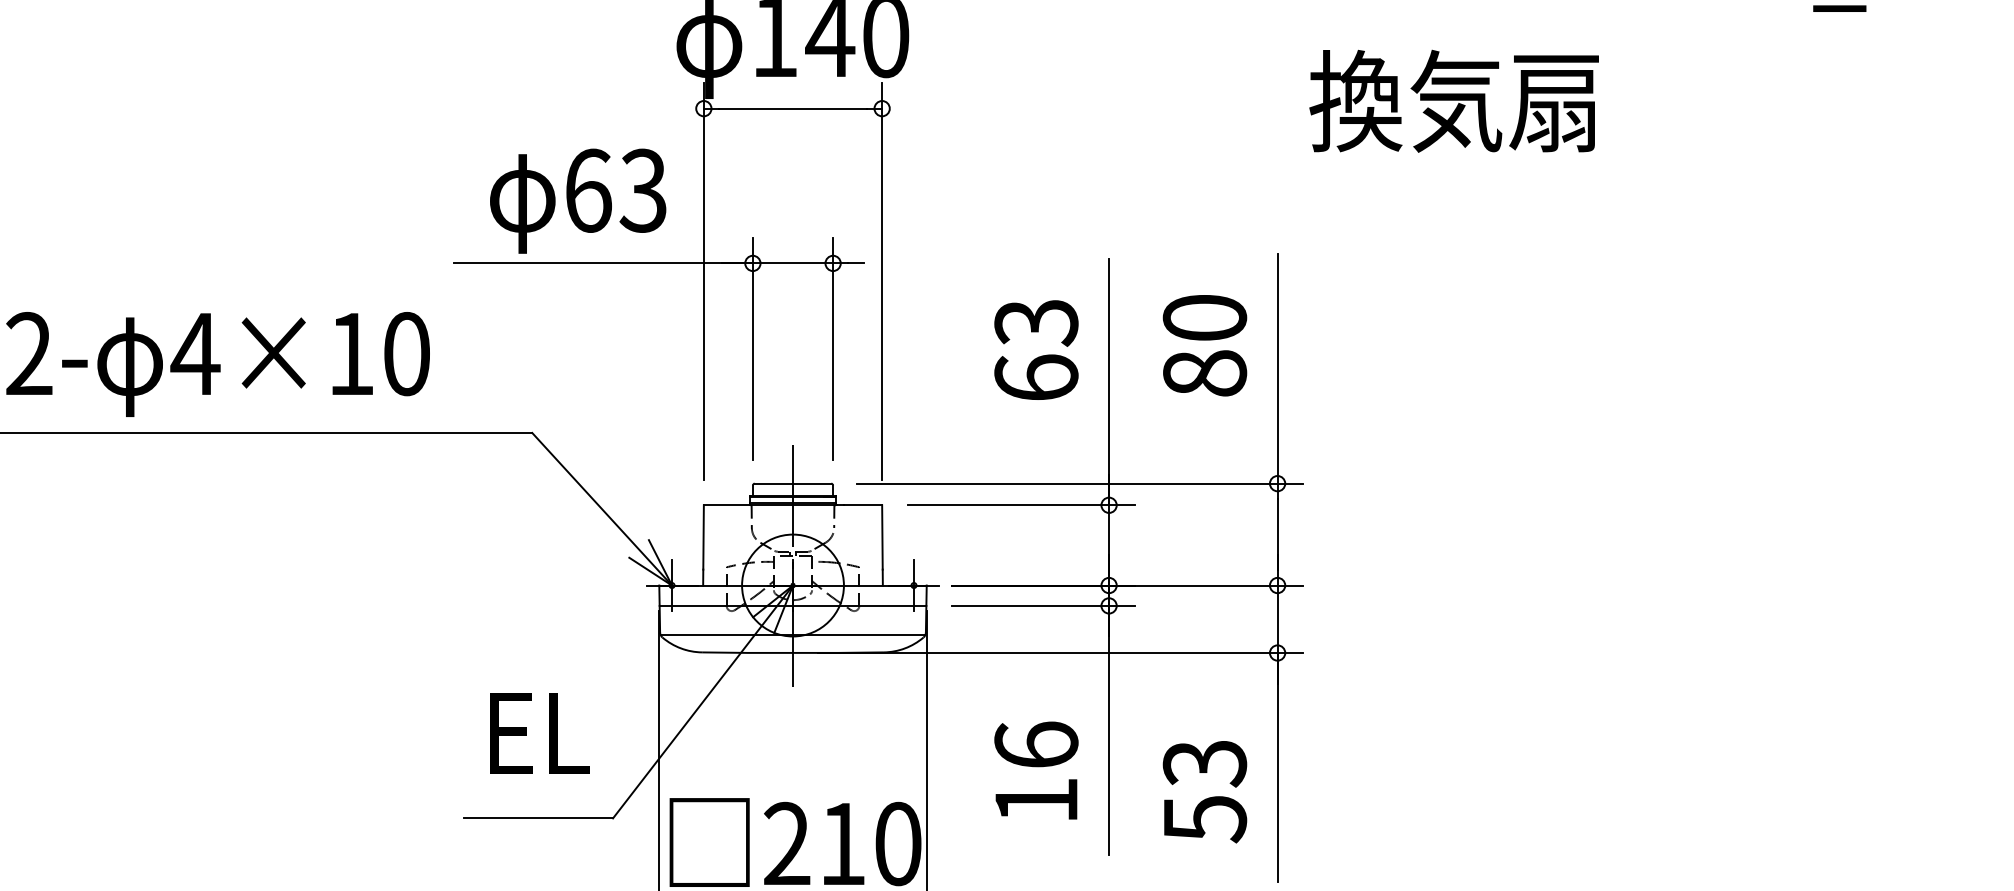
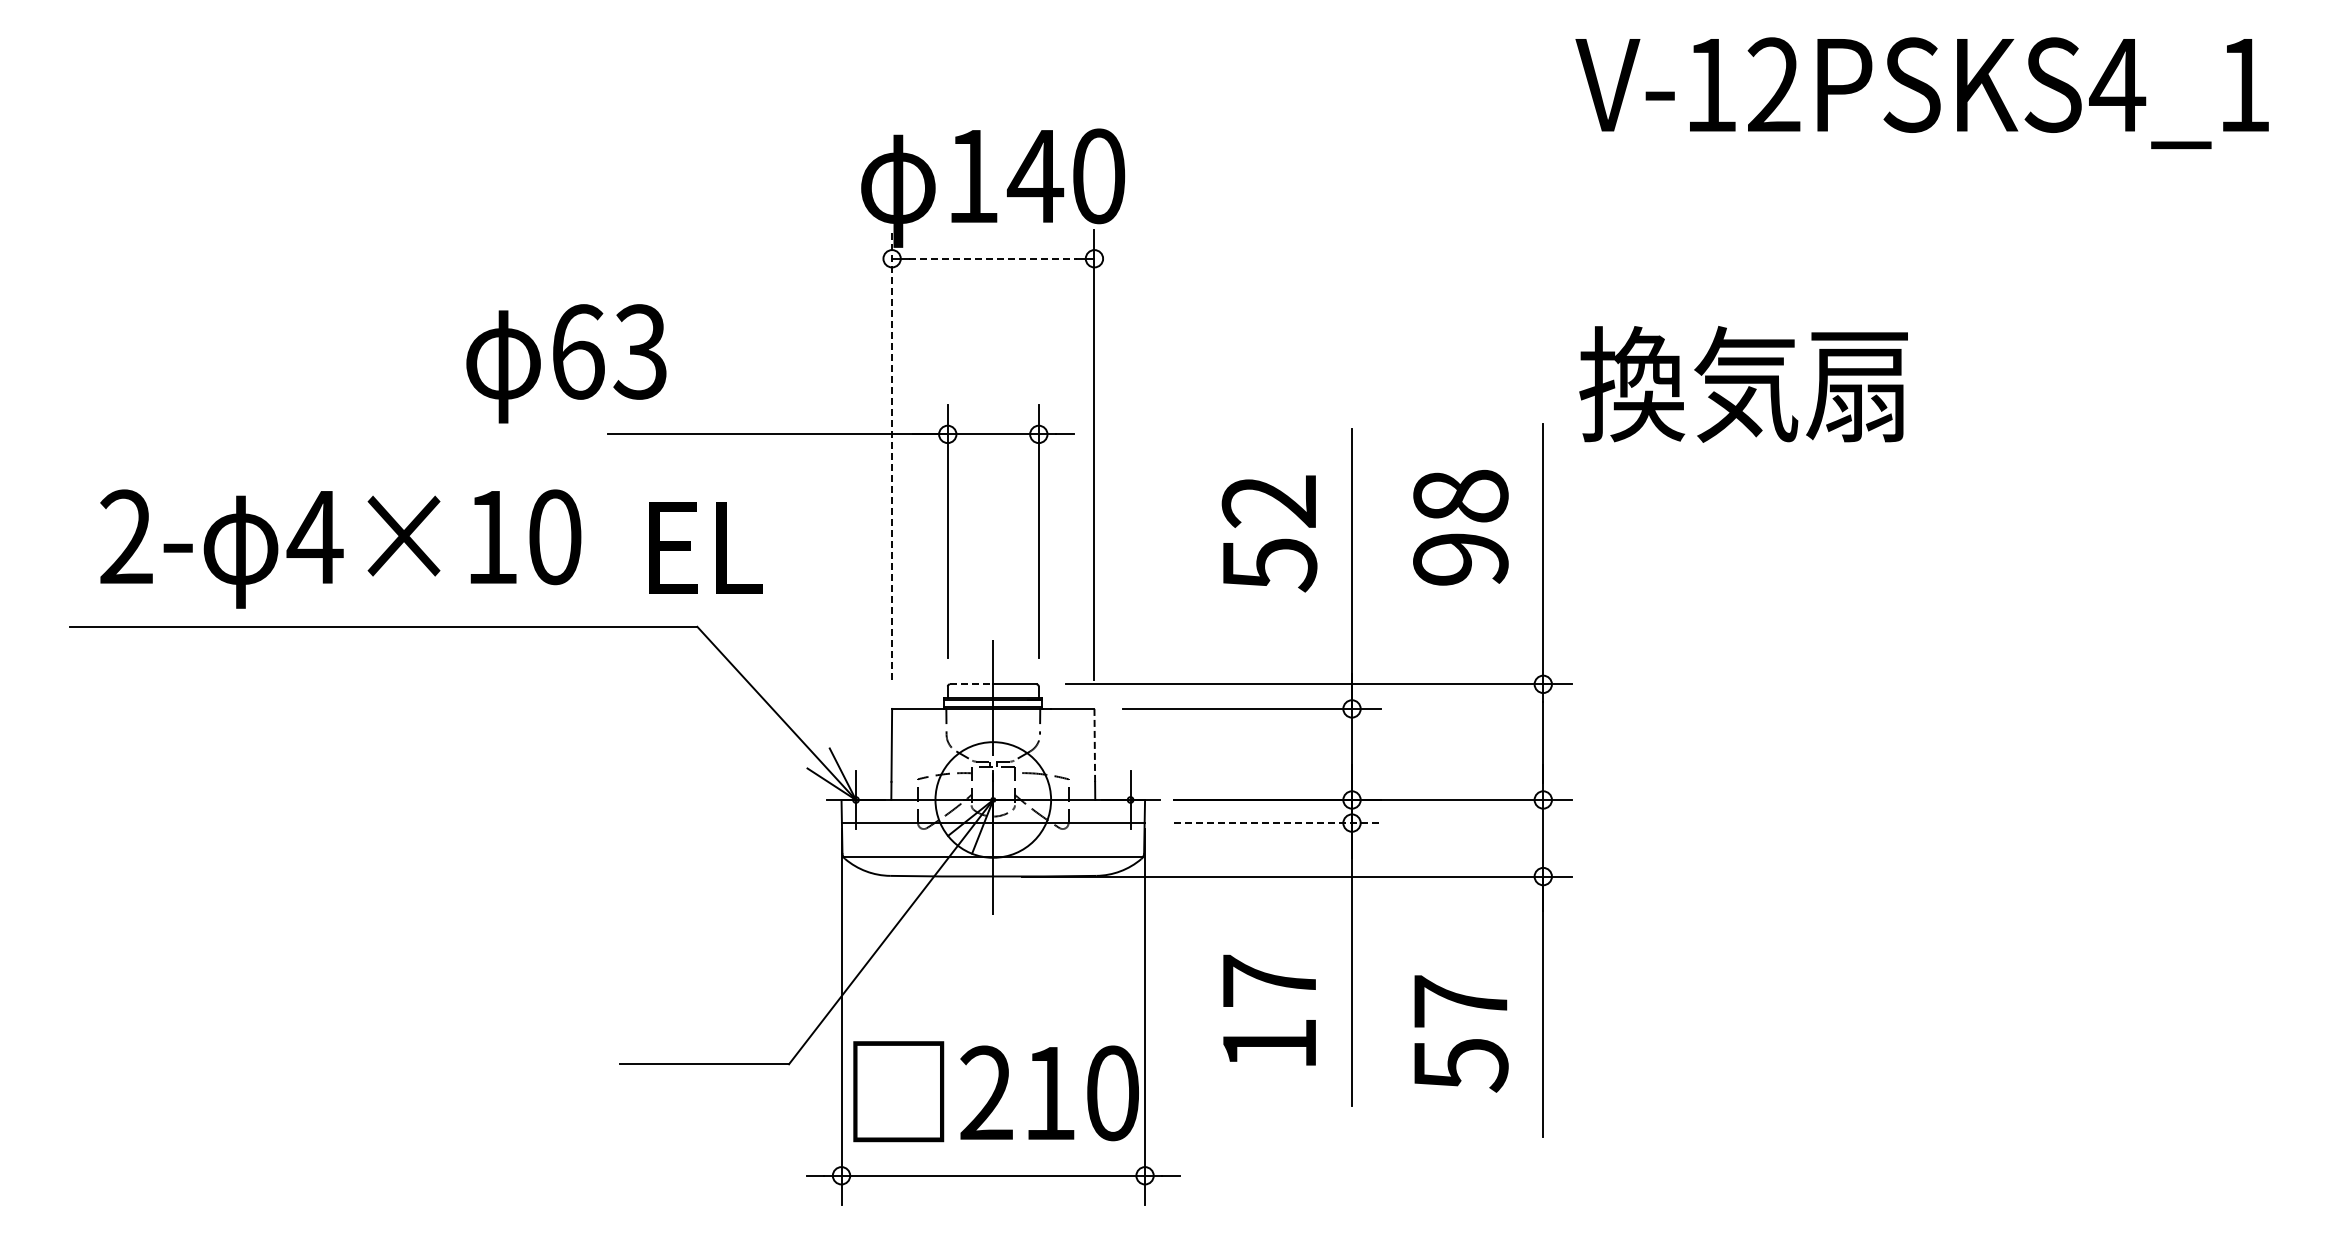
text: (1454, 101) -> (1743, 384), moved
line: (793, 108) -> (993, 258), solid -> dashed
text: (578, 200) -> (566, 363), moved
line: (704, 281) -> (892, 454), solid -> dashed
text: (1204, 345) -> (1460, 527), 80 -> 98
text: (1036, 350) -> (1269, 533), 63 -> 52
line: (773, 483) -> (971, 684), solid -> dashed
line: (882, 537) -> (1094, 745), solid -> dashed
line: (1043, 606) -> (1277, 823), solid -> dashed
text: (539, 733) -> (705, 547), moved
text: (1036, 744) -> (1269, 980), 16 -> 17
text: (1204, 763) -> (1460, 1002), 53 -> 57

